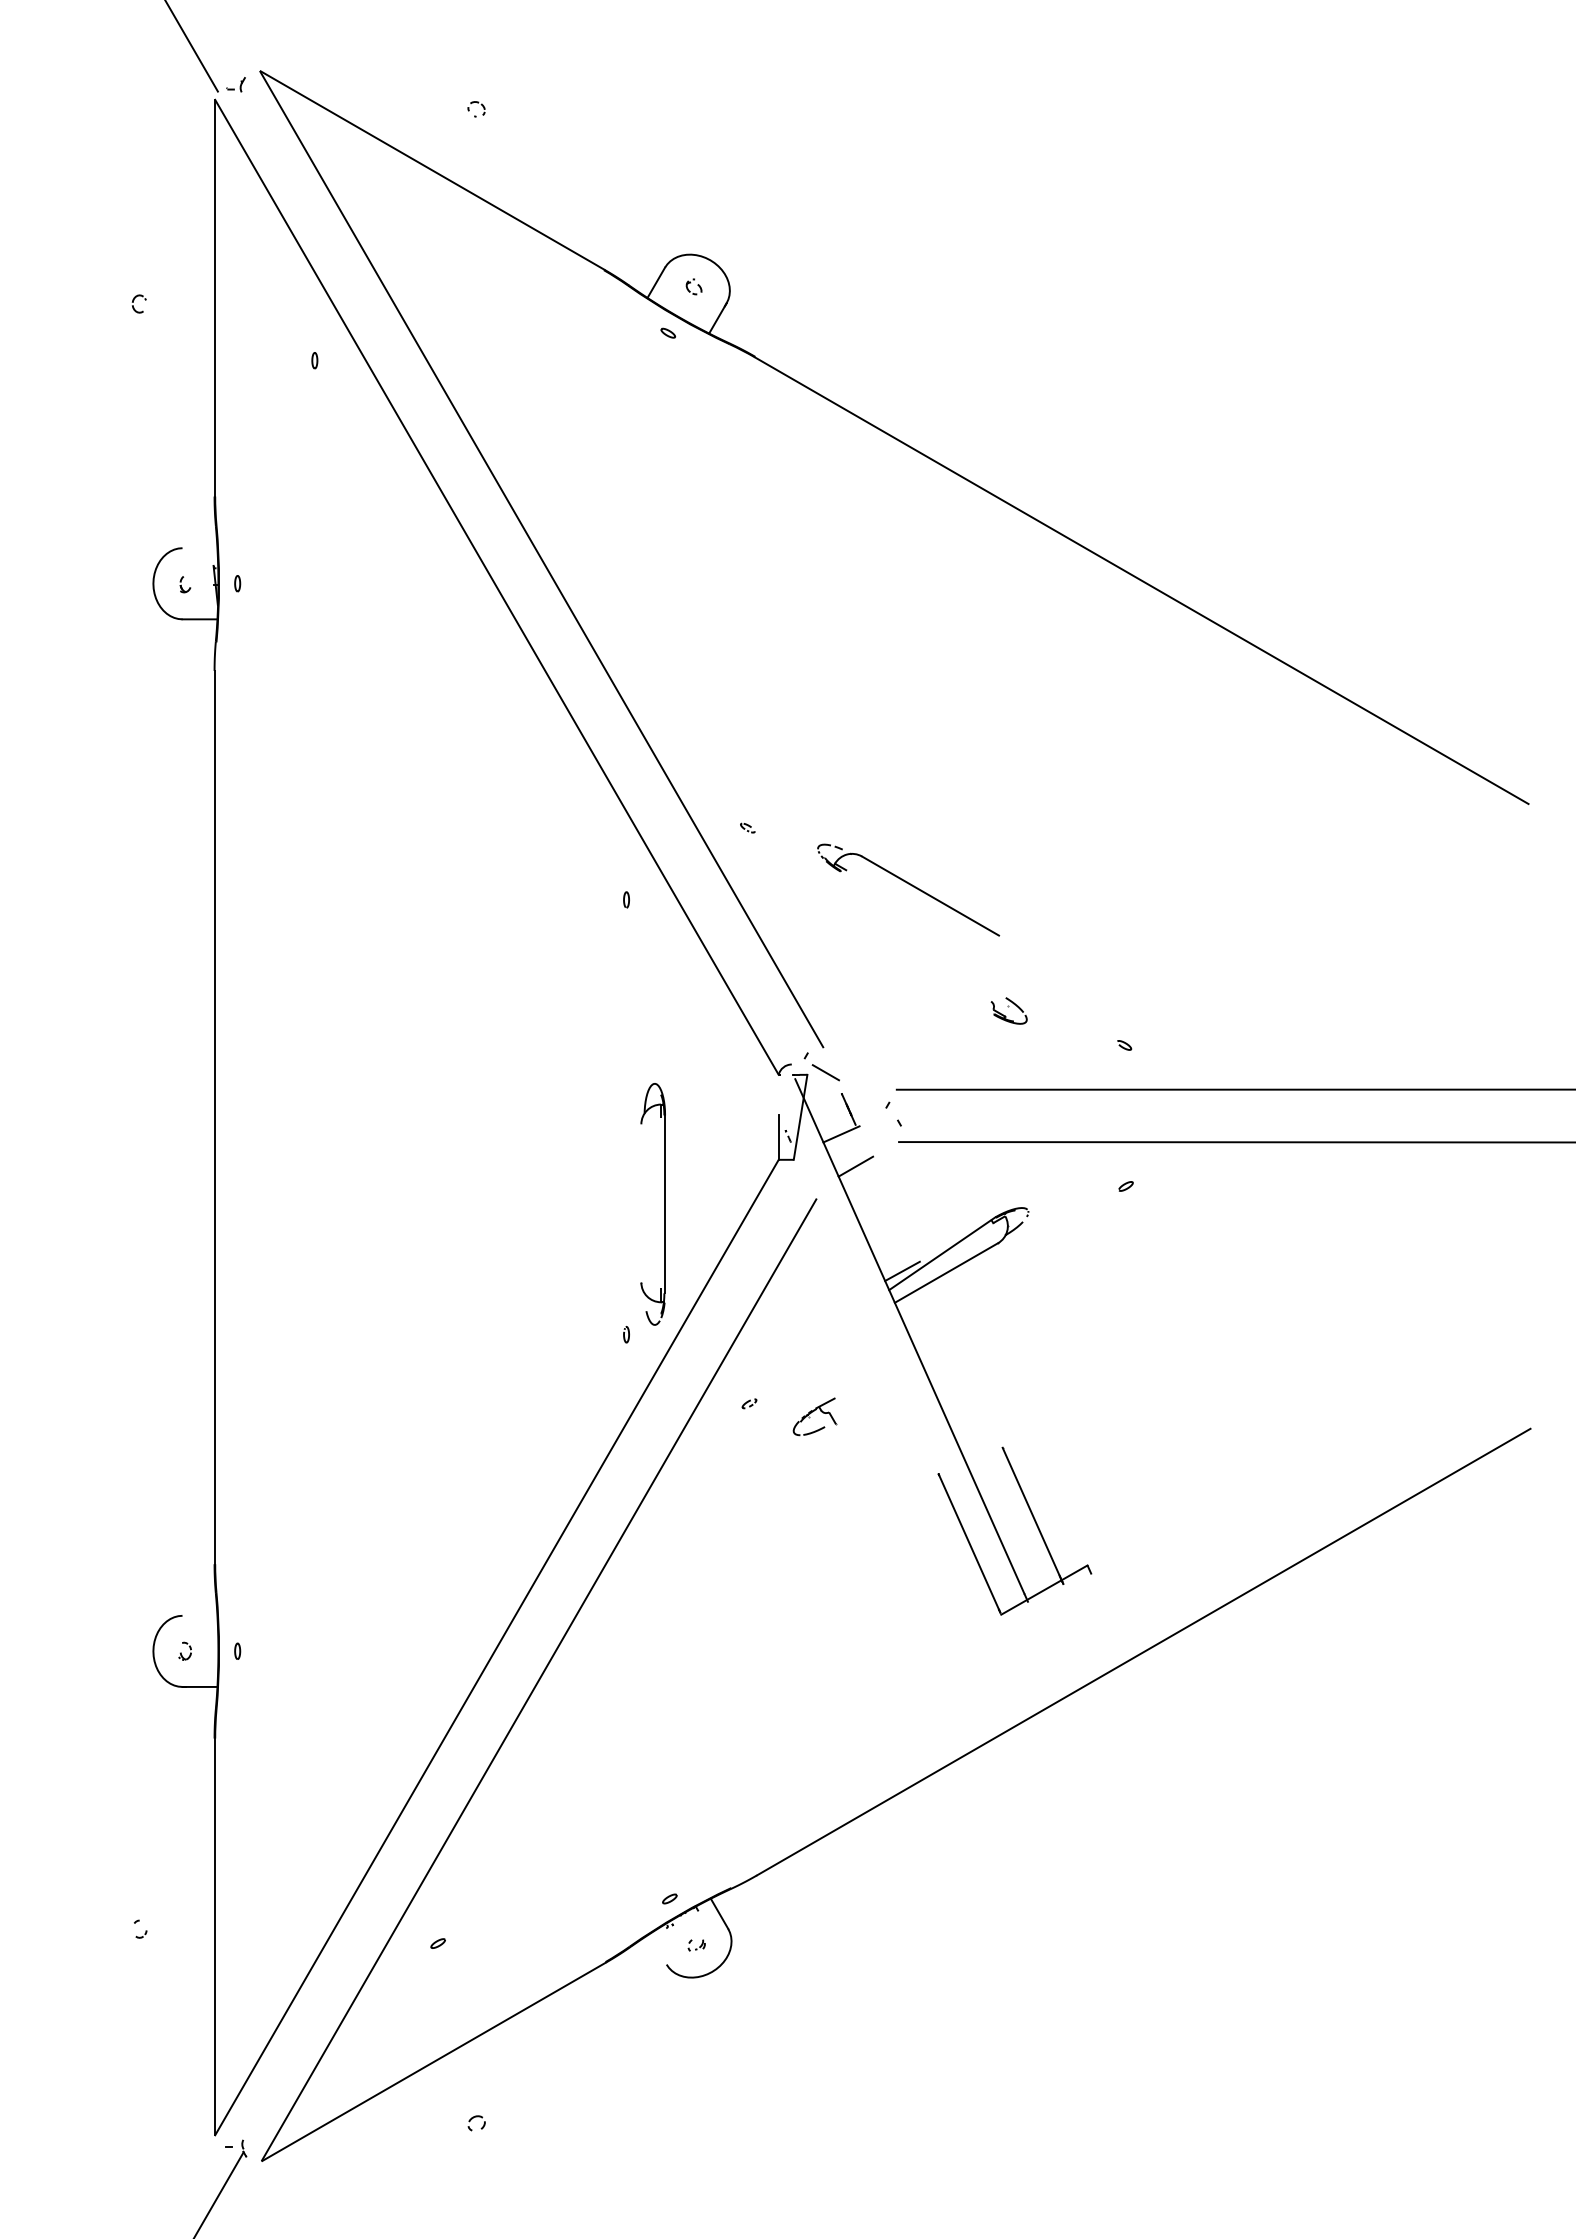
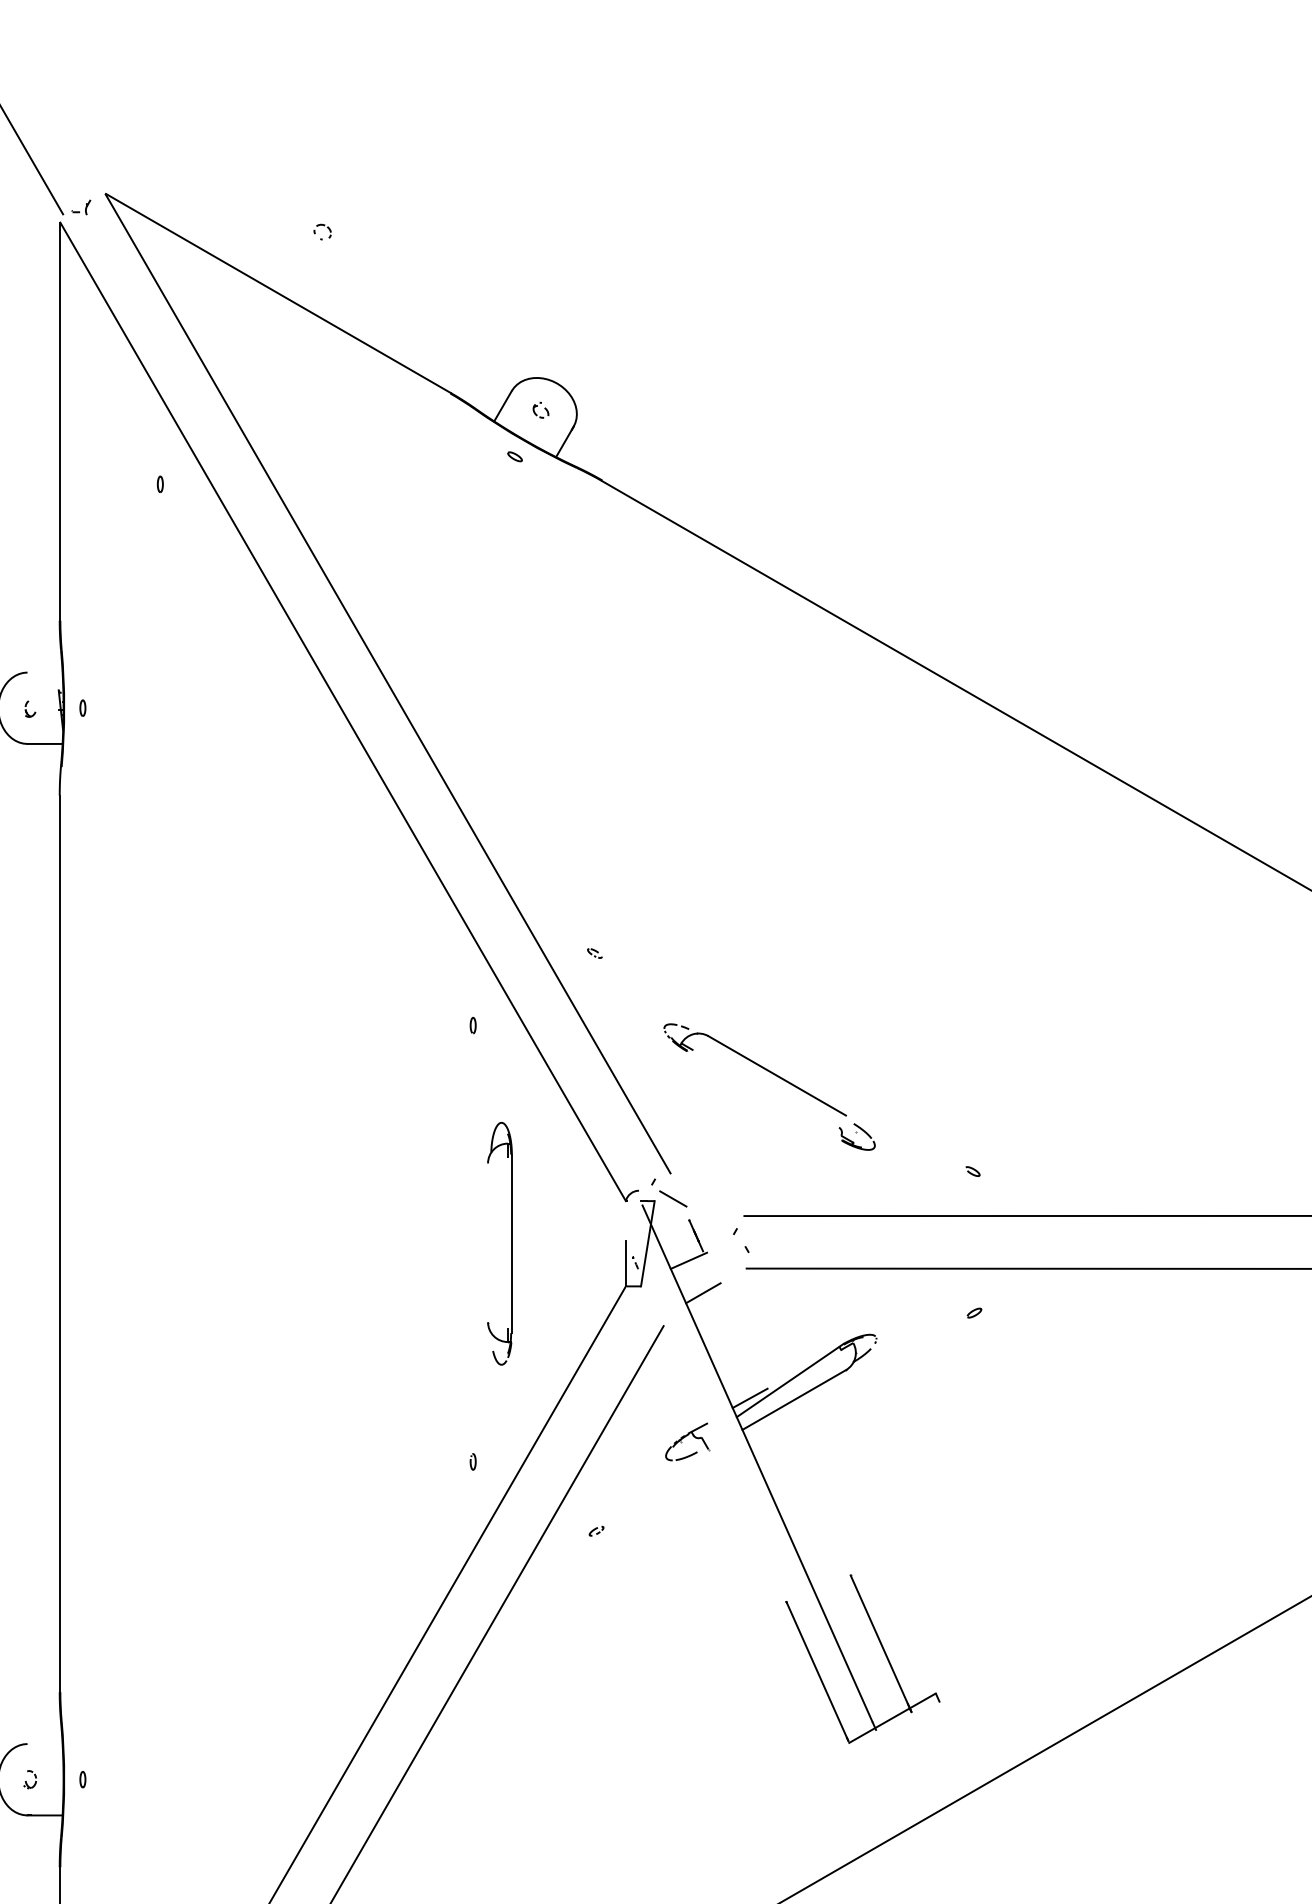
part: (908, 889) -> (755, 1069), moved
part: (664, 1204) -> (511, 1243), moved
part: (814, 1416) -> (686, 1441), moved

